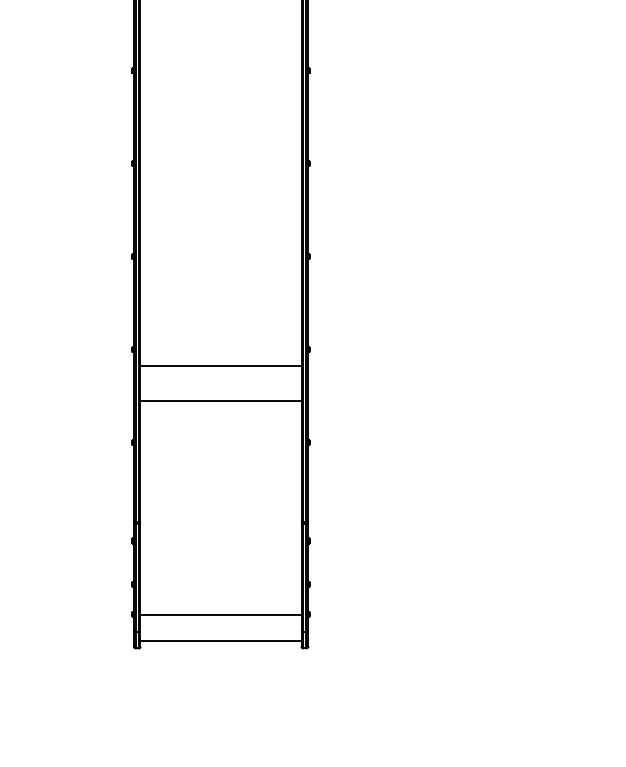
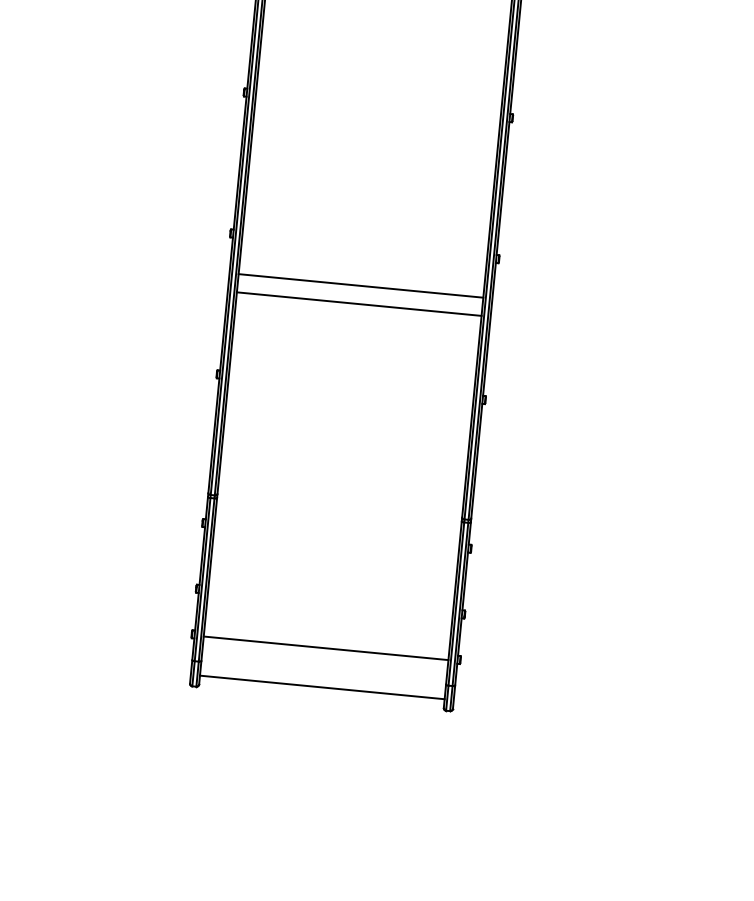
line: (220, 365) -> (358, 303), moved
line: (220, 400) -> (360, 285), moved

